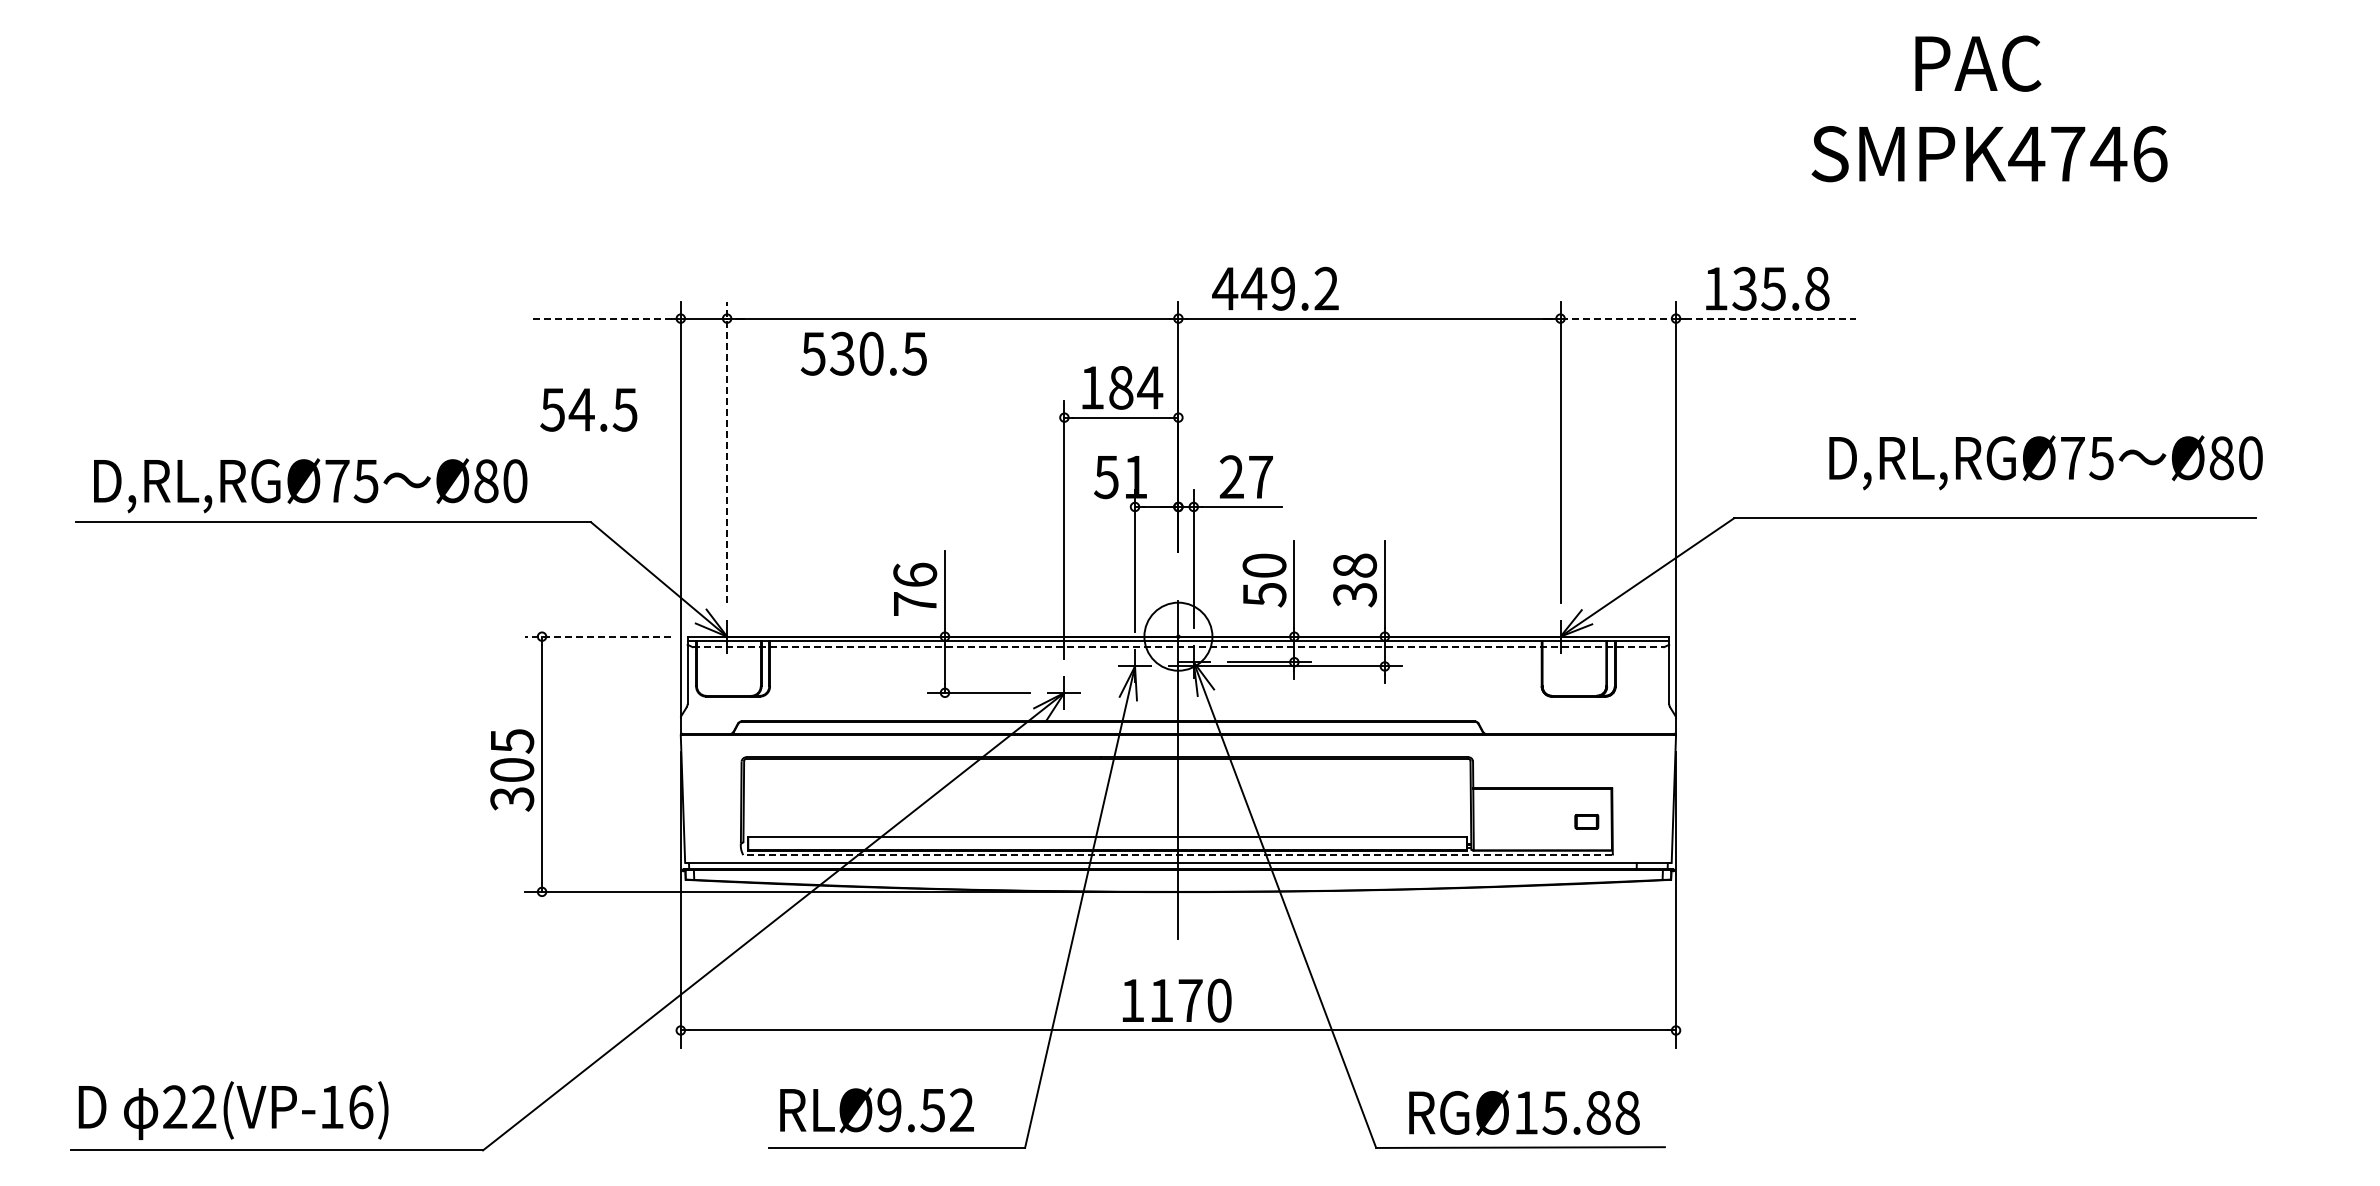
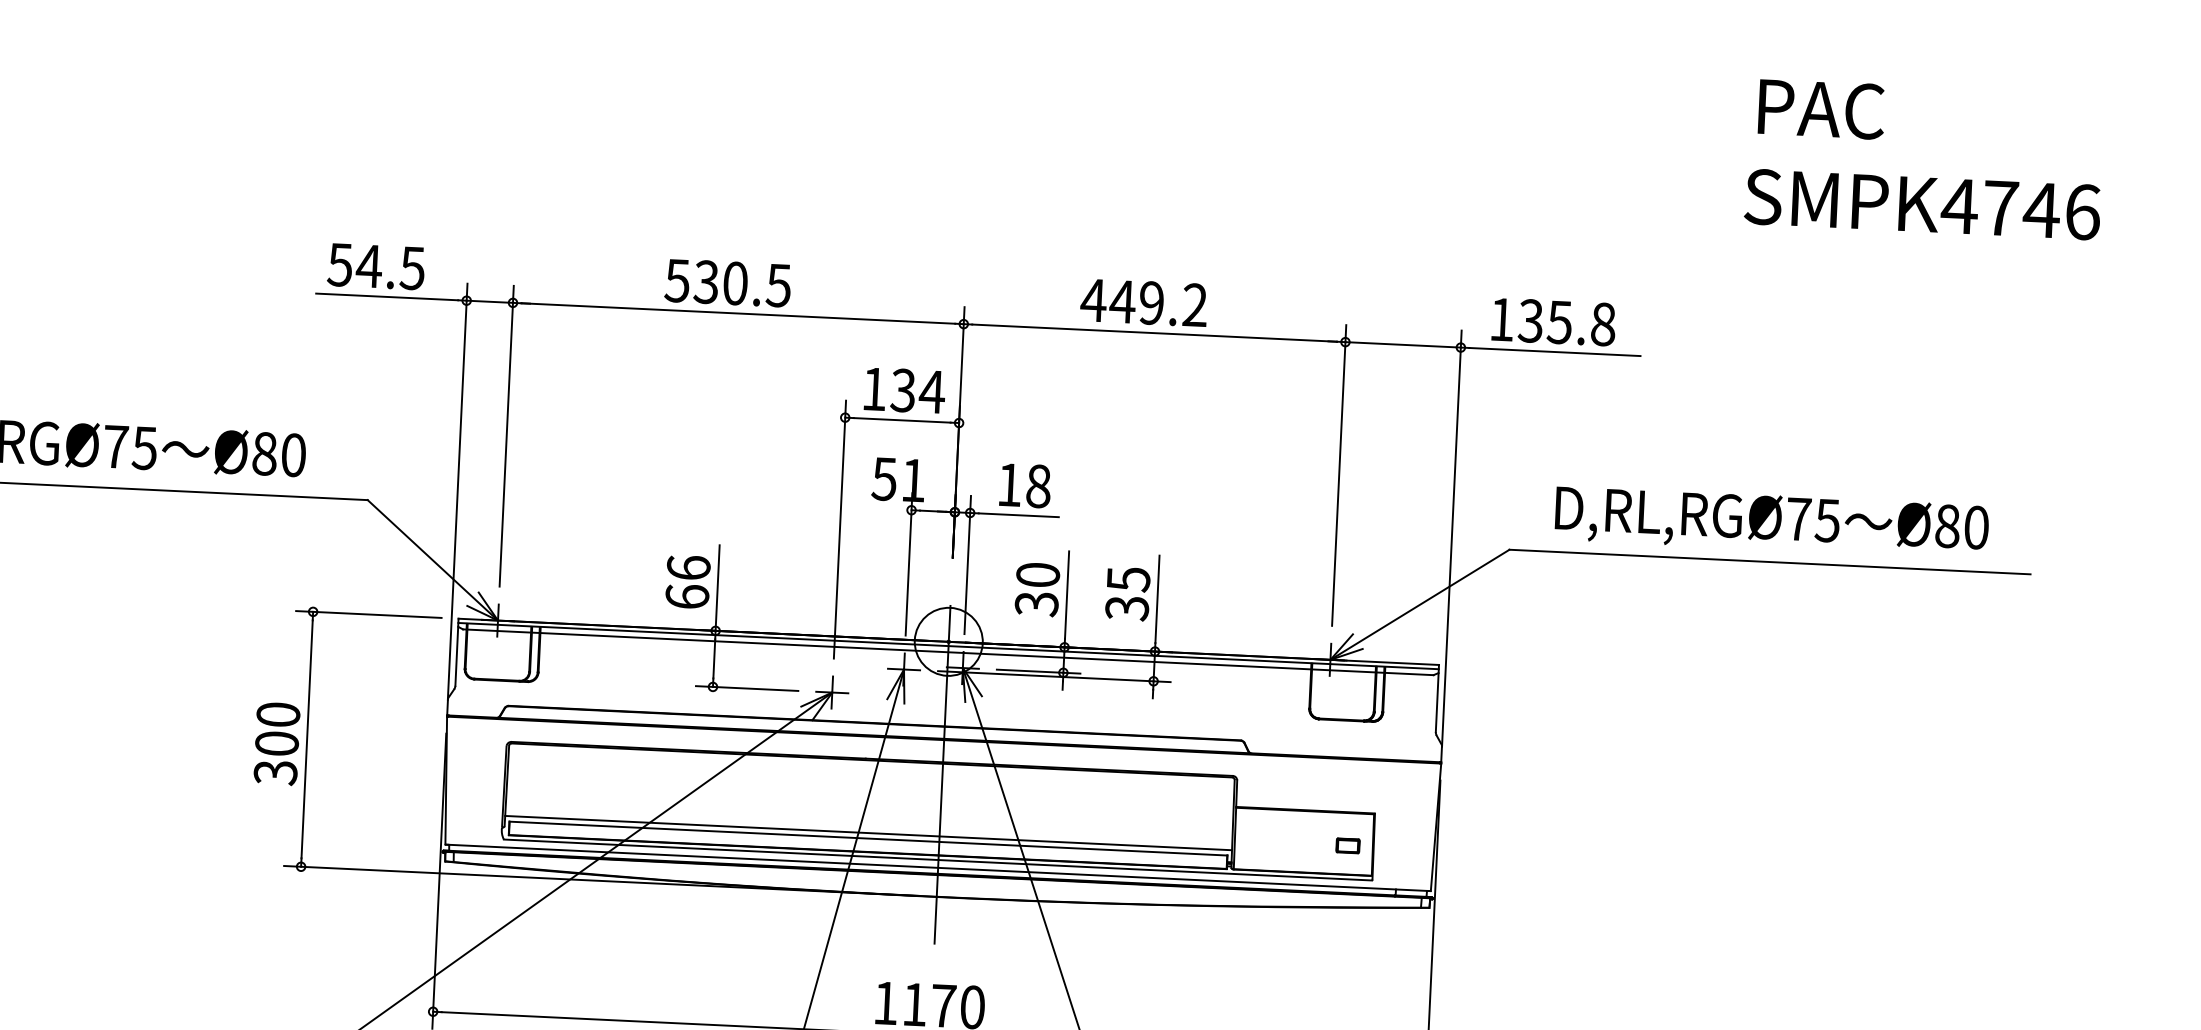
text: (1978, 63) -> (1821, 109), moved
text: (1989, 154) -> (1922, 205), moved
text: (1275, 288) -> (1144, 302), moved
line: (600, 318) -> (386, 296), dashed -> solid
line: (1618, 318) -> (1403, 344), dashed -> solid
line: (1770, 318) -> (1555, 351), dashed -> solid
text: (863, 353) -> (727, 282), moved
text: (1120, 387) -> (902, 390), 184 -> 134
text: (588, 409) -> (375, 266), moved
line: (727, 452) -> (507, 436), dashed -> solid
text: (2045, 462) -> (1771, 522), moved
text: (1246, 477) -> (1024, 486), 27 -> 18
text: (1354, 565) -> (1128, 579), 38 -> 35
text: (1263, 595) -> (1035, 604), 50 -> 30
text: (915, 603) -> (687, 596), 76 -> 66
line: (597, 636) -> (368, 614), dashed -> solid
line: (1178, 647) -> (948, 652), dashed -> solid
text: (512, 741) -> (278, 715), 305 -> 300
line: (1107, 831) -> (868, 833), added
line: (1177, 855) -> (937, 860), dashed -> solid

